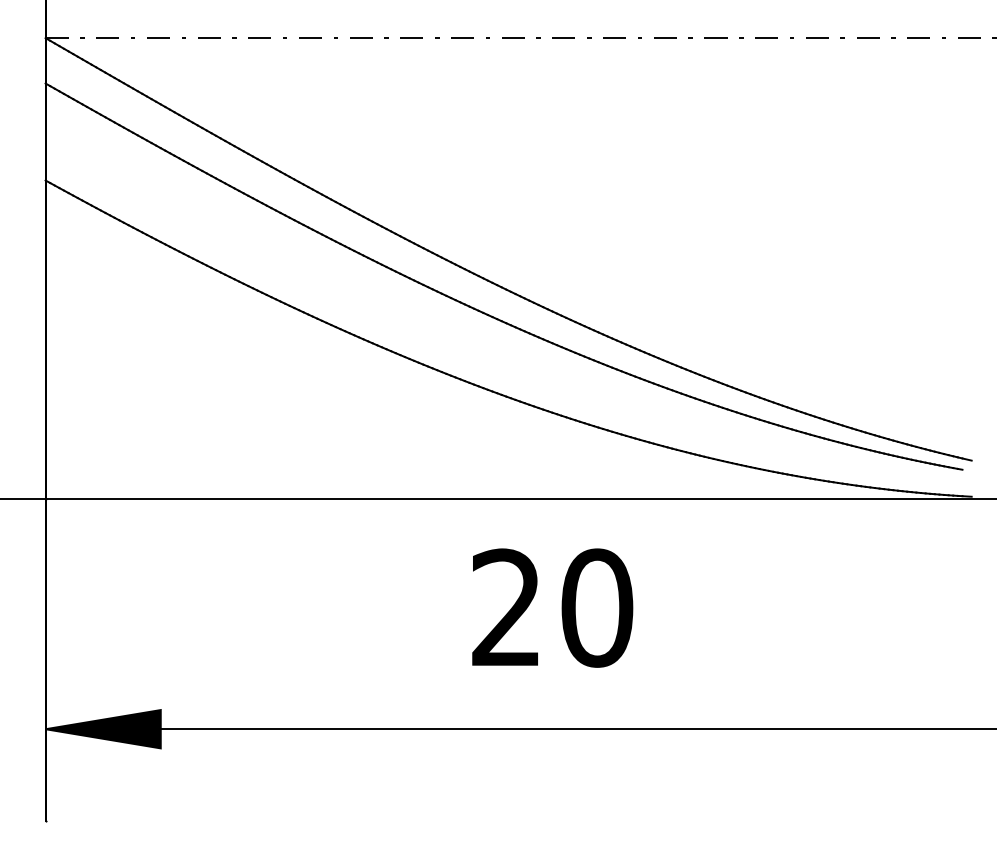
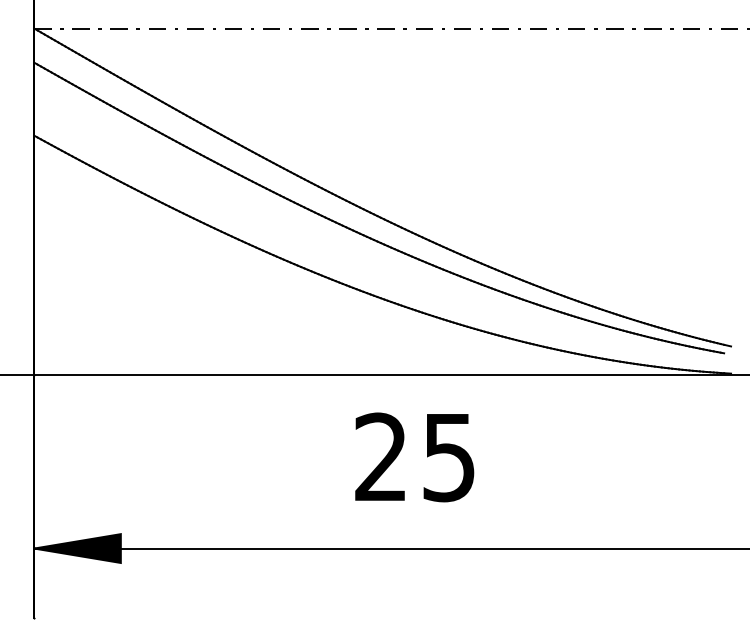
text: (597, 607) -> (449, 456), 20 -> 25

